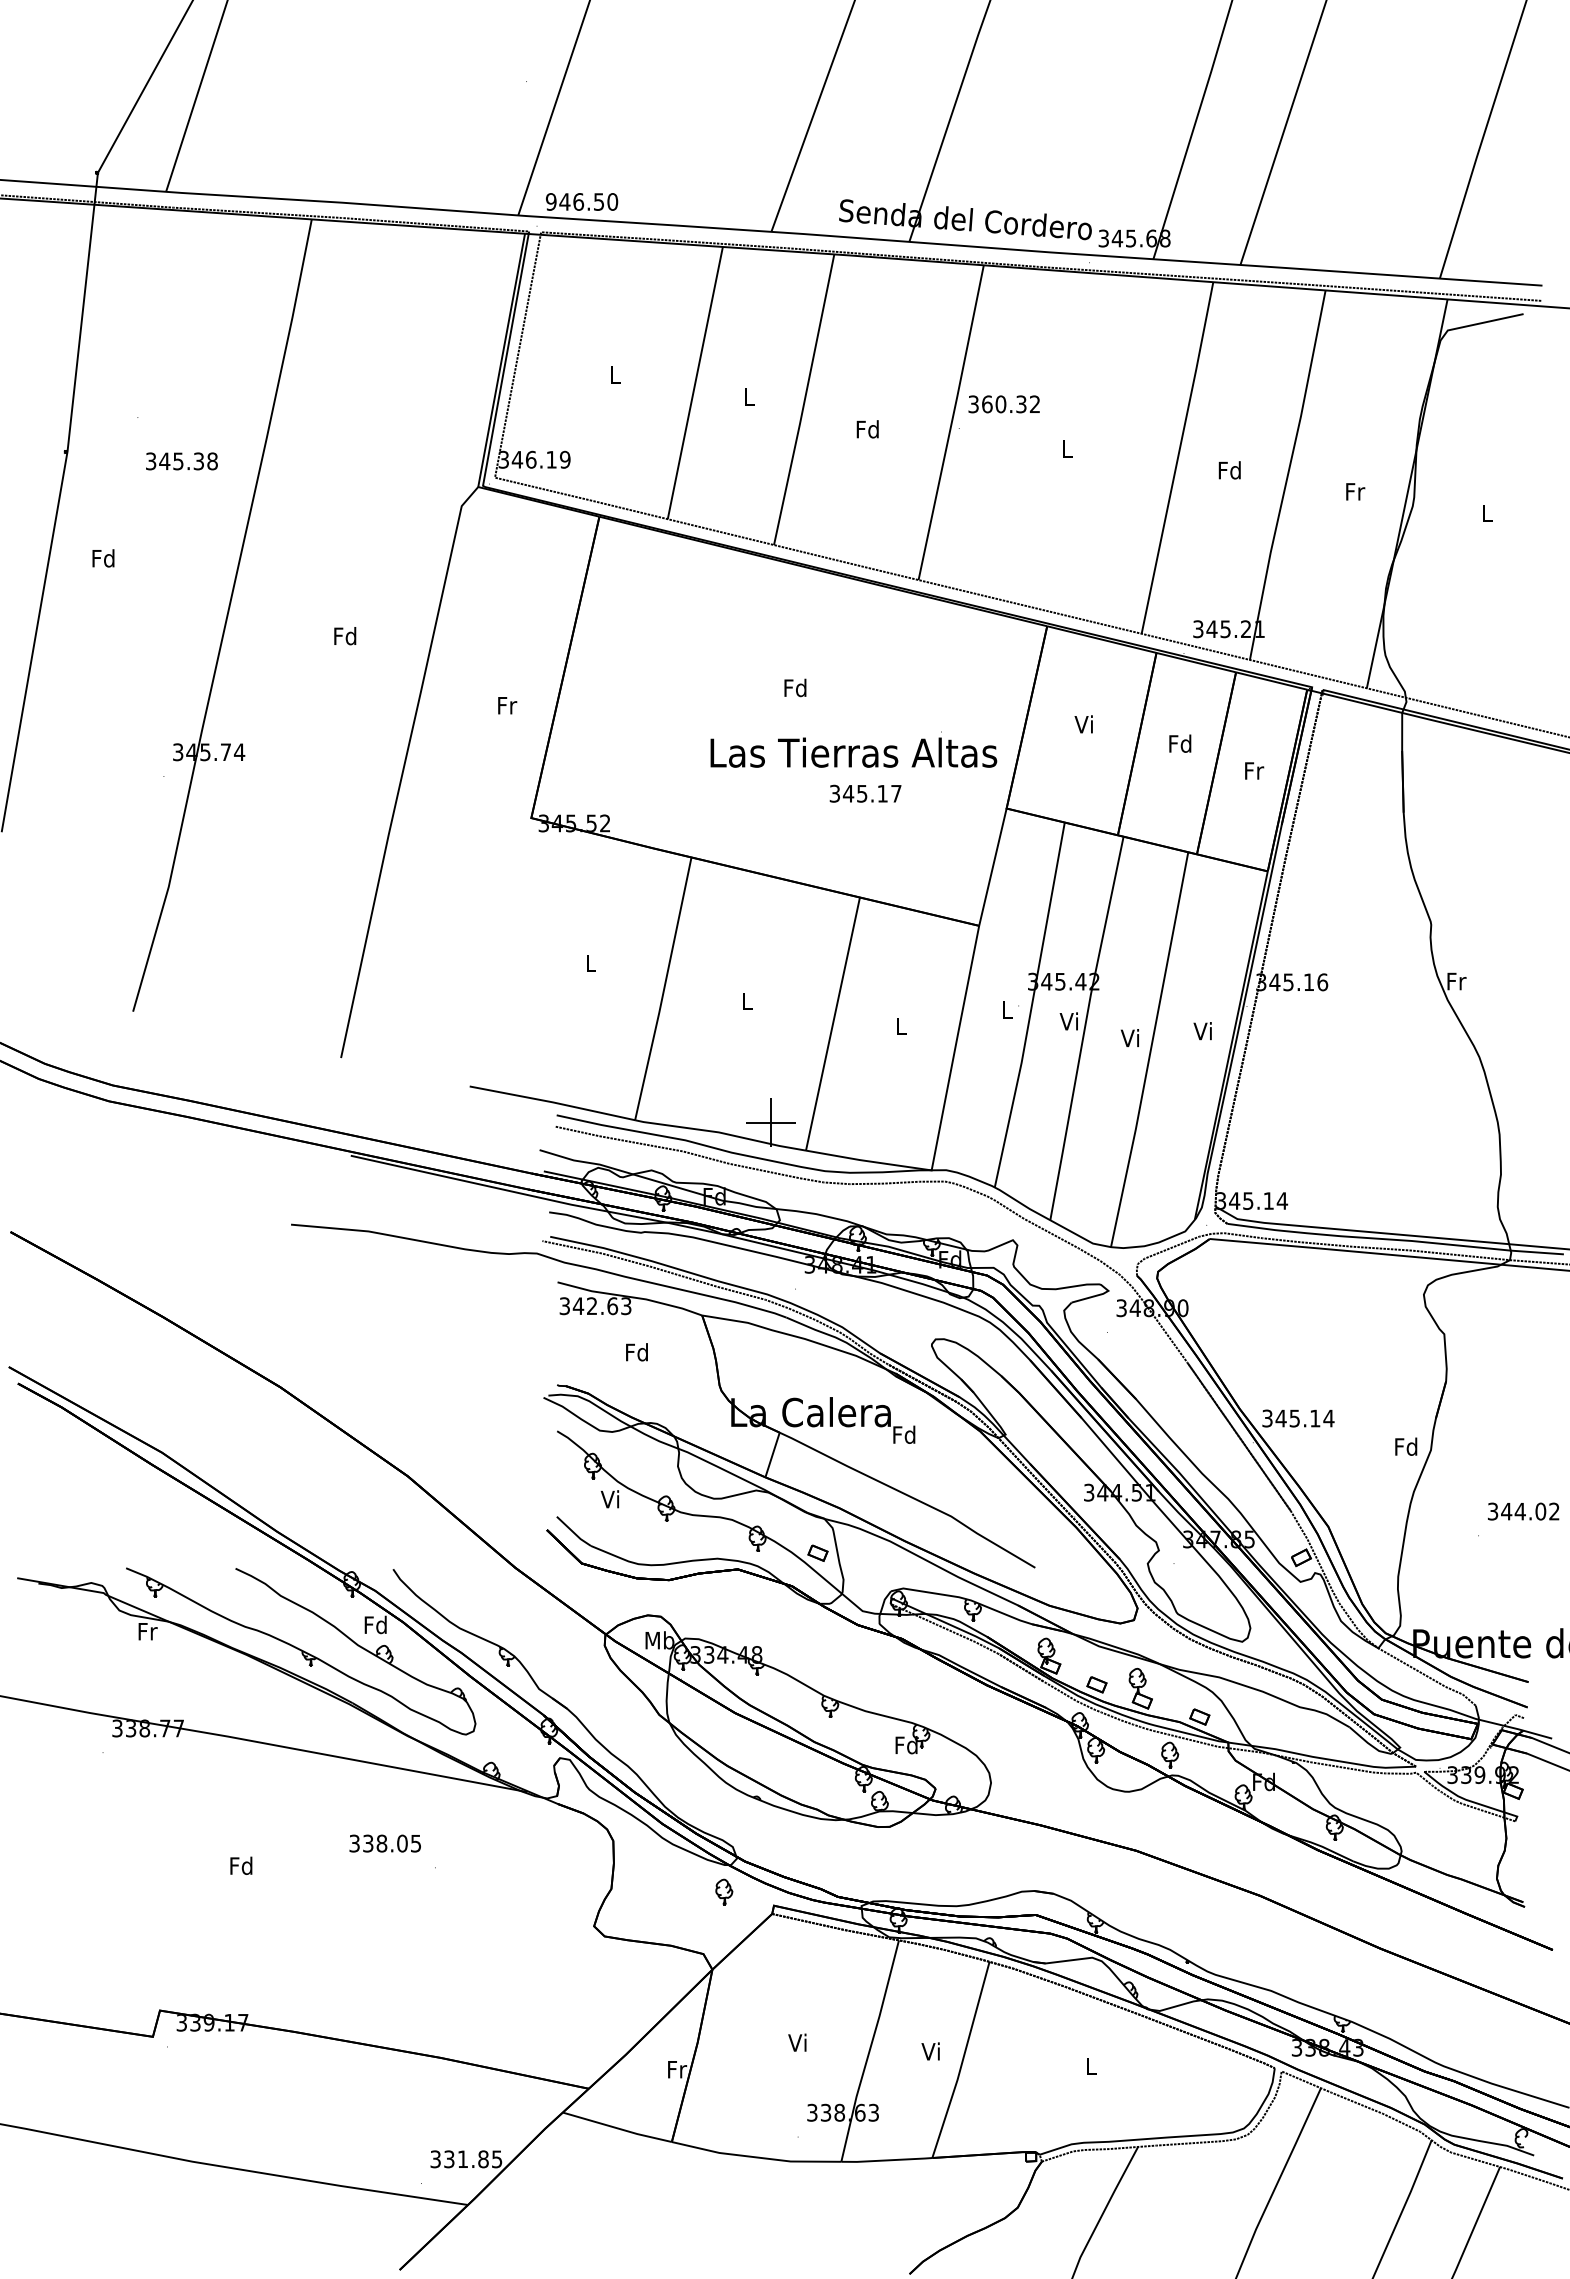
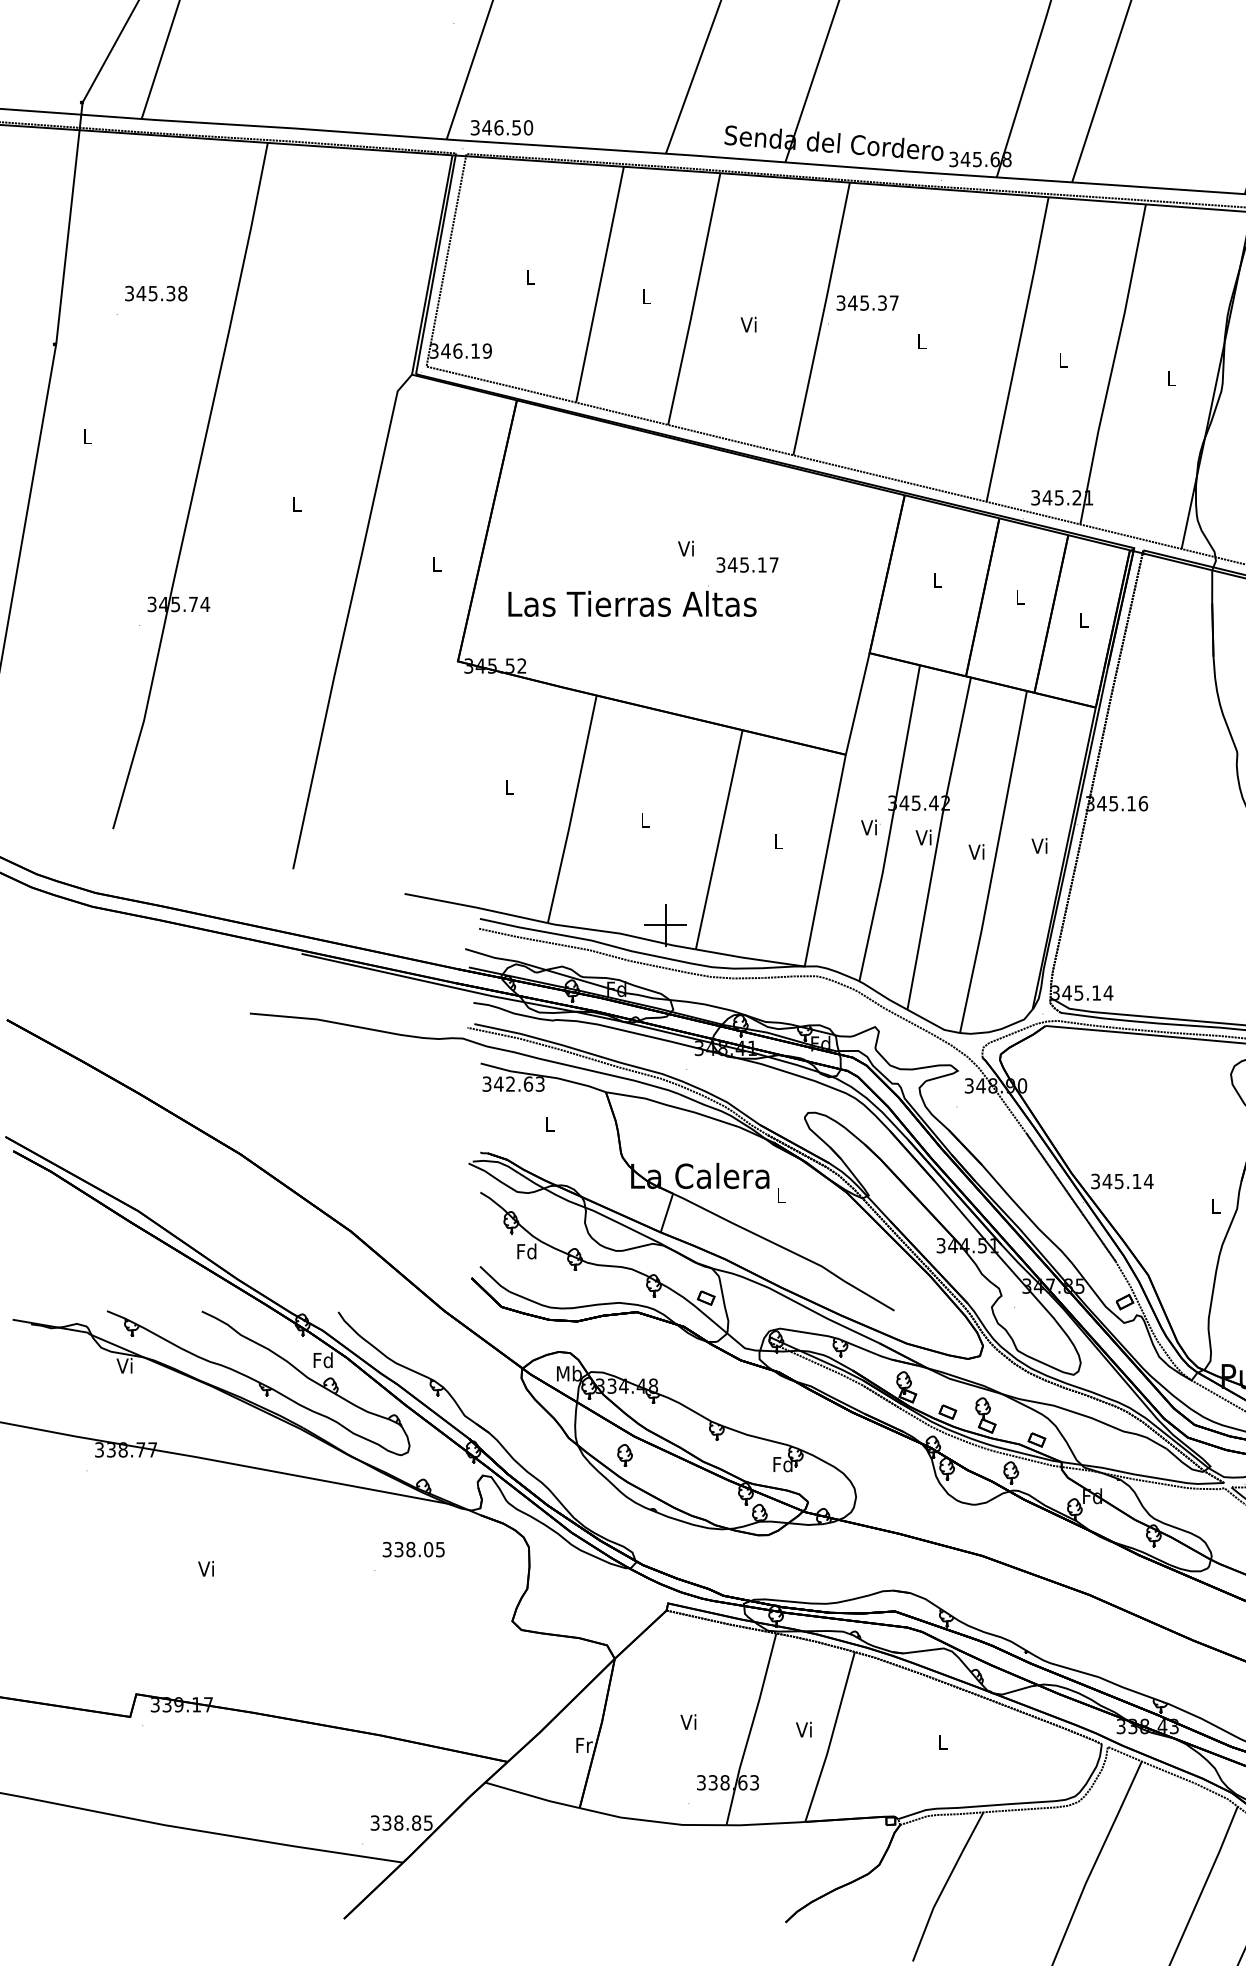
text: (551, 201) -> (475, 127), 946.50 -> 346.50
text: (1010, 404) -> (872, 303), 360.32 -> 345.37
text: (867, 429) -> (749, 324), Fd -> Vi
text: (181, 461) -> (155, 293), moved
text: (1229, 470) -> (1062, 360), Fd -> L
text: (1355, 491) -> (1171, 378), Fr -> L
text: (103, 558) -> (87, 436), Fd -> L
text: (345, 636) -> (297, 504), Fd -> L
text: (795, 687) -> (686, 548), Fd -> Vi
text: (507, 705) -> (437, 563), Fr -> L
text: (1083, 724) -> (936, 580), Vi -> L
text: (1180, 743) -> (1020, 596), Fd -> L
text: (853, 749) -> (632, 601), moved
text: (1254, 770) -> (1084, 620), Fr -> L
text: (865, 793) -> (747, 564), moved
text: (1005, 1009) -> (868, 827), L -> Vi
text: (636, 1352) -> (549, 1124), Fd -> L
text: (904, 1434) -> (781, 1195), Fd -> L
text: (1406, 1446) -> (1215, 1205), Fd -> L
text: (610, 1499) -> (526, 1251), Vi -> Fd
text: (147, 1631) -> (125, 1365), Fr -> Vi
text: (384, 1843) -> (413, 1549), moved
text: (241, 1865) -> (206, 1568), Fd -> Vi
part: (724, 1891) -> (625, 1455), moved
text: (462, 2159) -> (398, 1823), 331.85 -> 338.85

